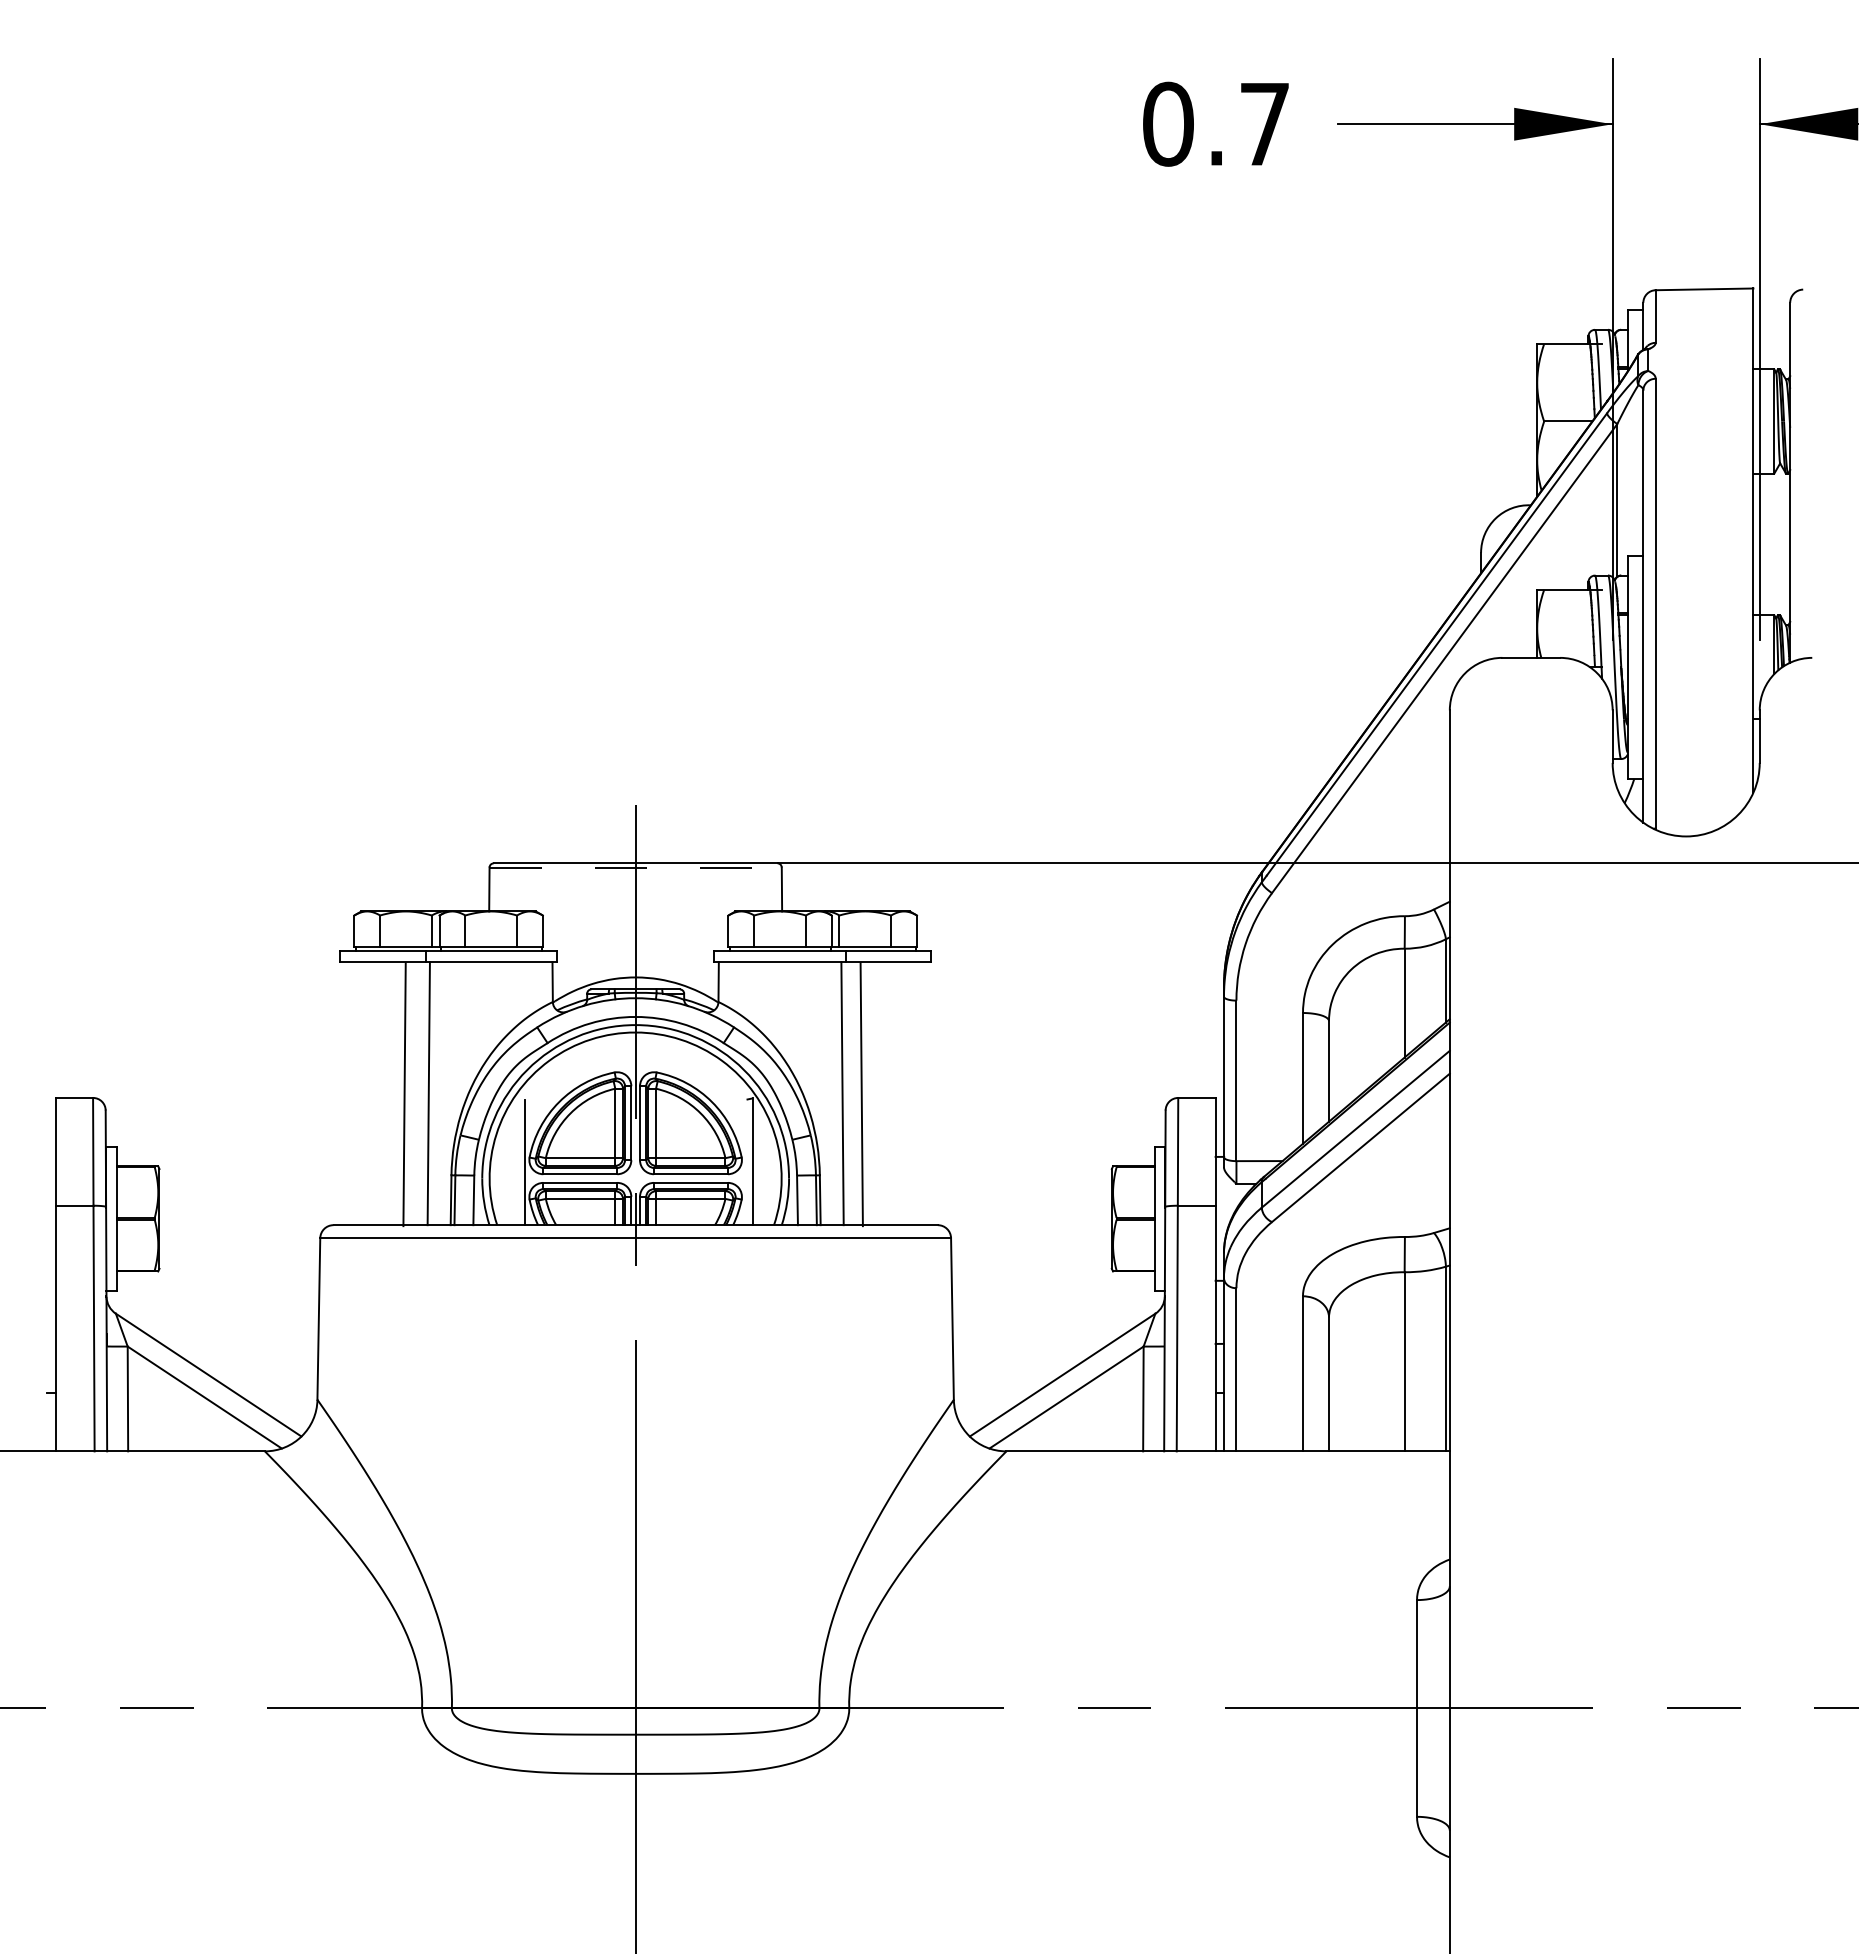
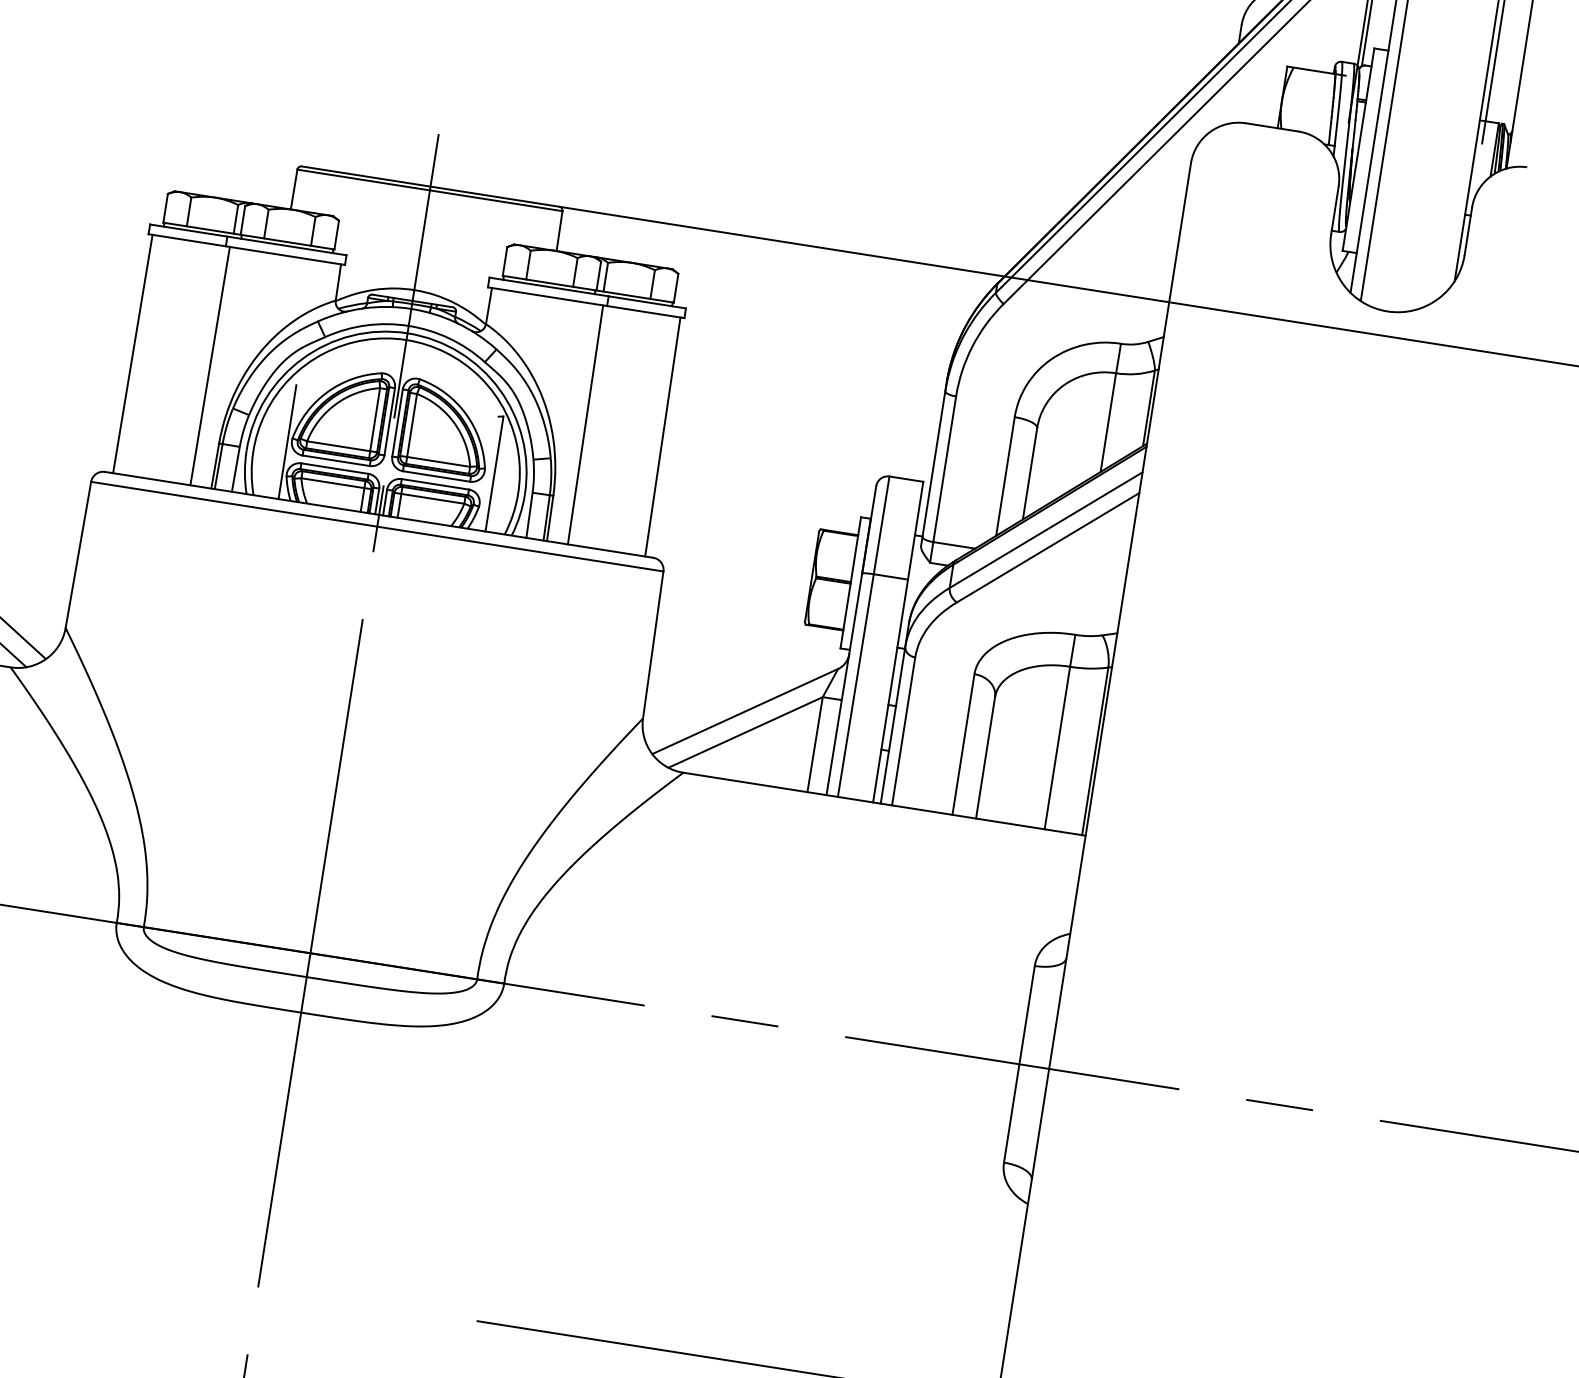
line: (636, 867) -> (430, 190), dashed -> solid
line: (404, 1094) -> (132, 353), moved
line: (861, 1094) -> (662, 436), moved

